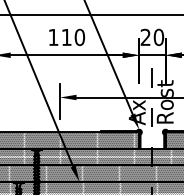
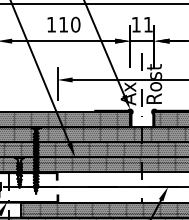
text: (152, 37) -> (142, 24), 20 -> 11

